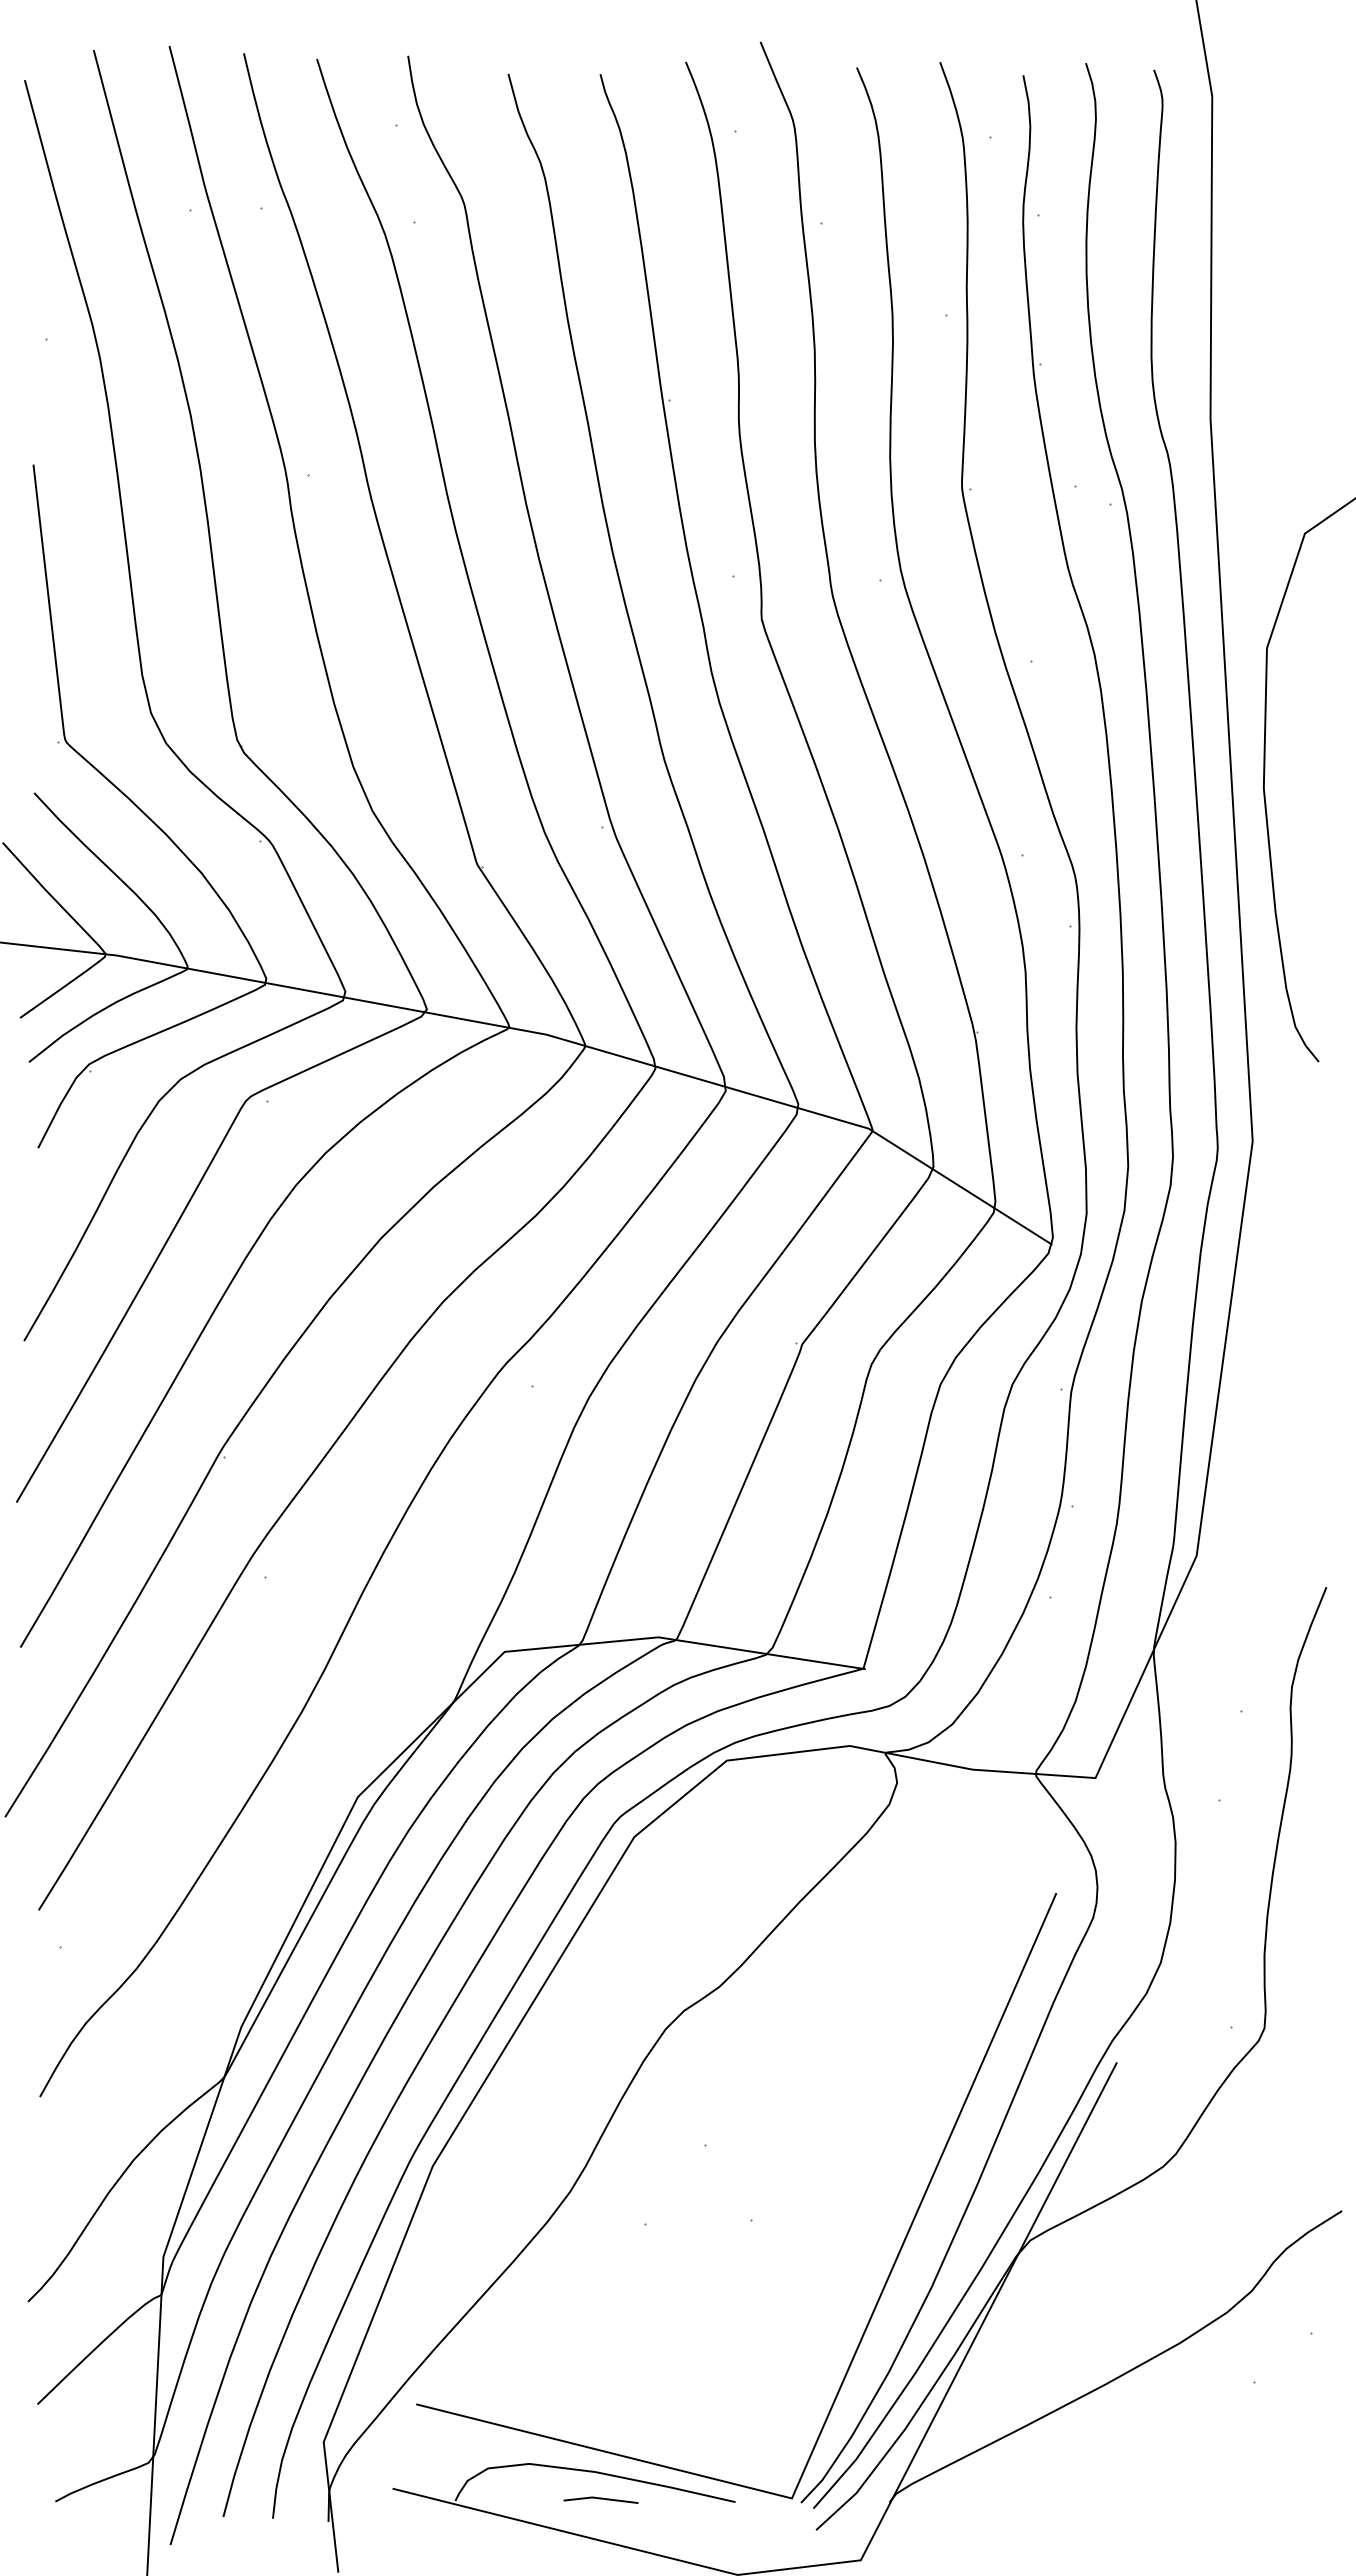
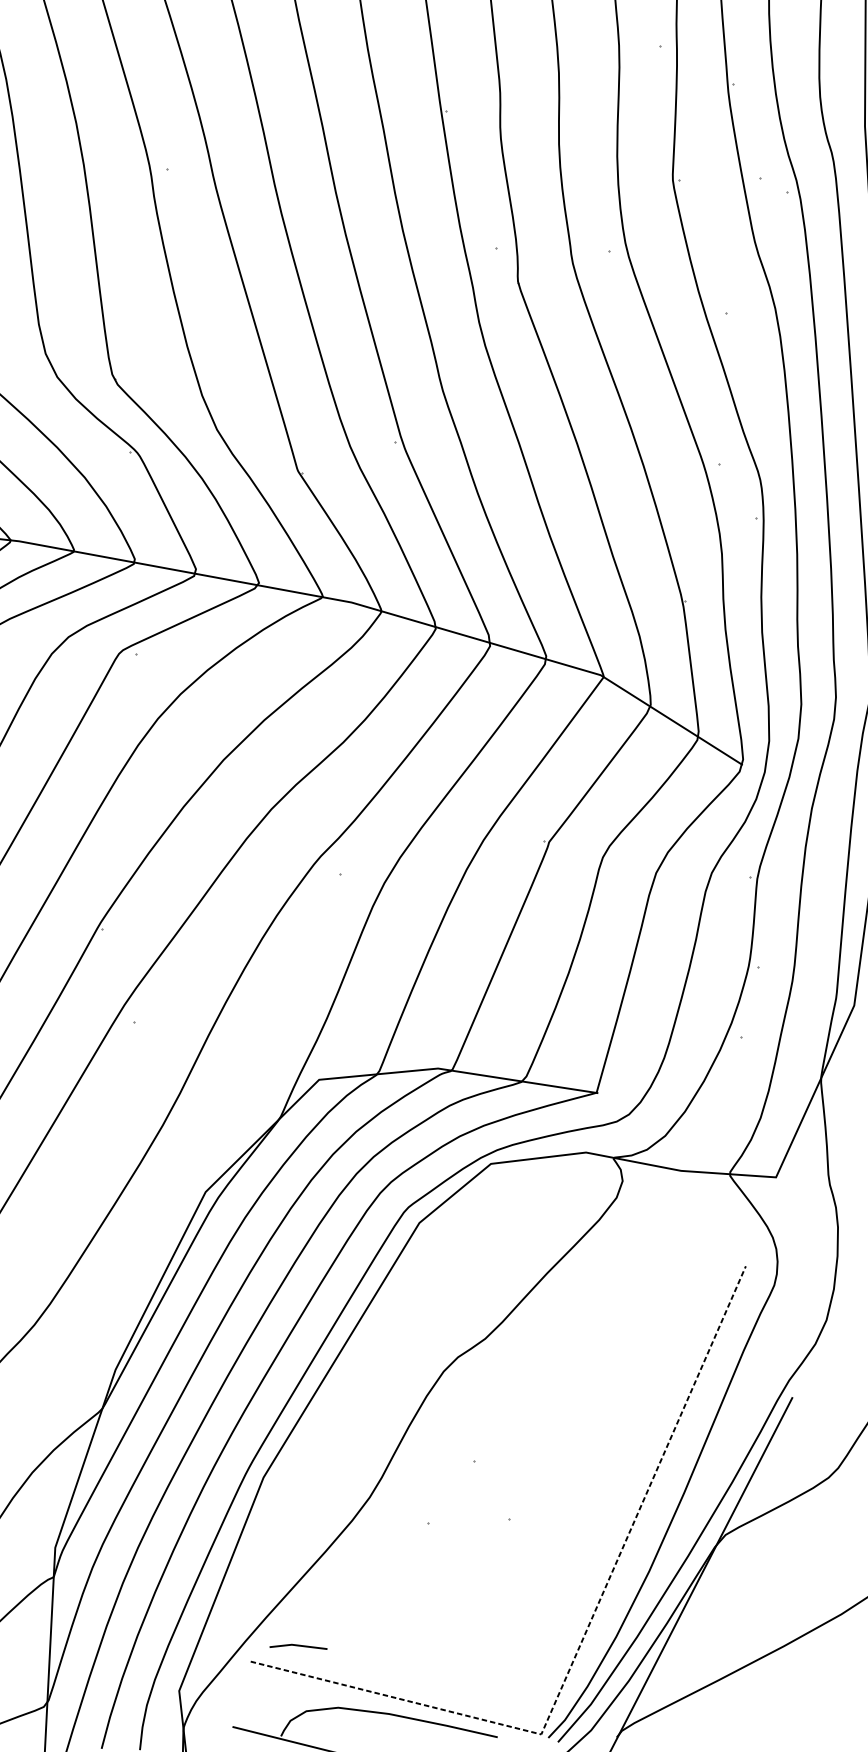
line: (846, 2373) -> (583, 1637), solid -> dashed
line: (600, 2499) -> (298, 1646), moved

